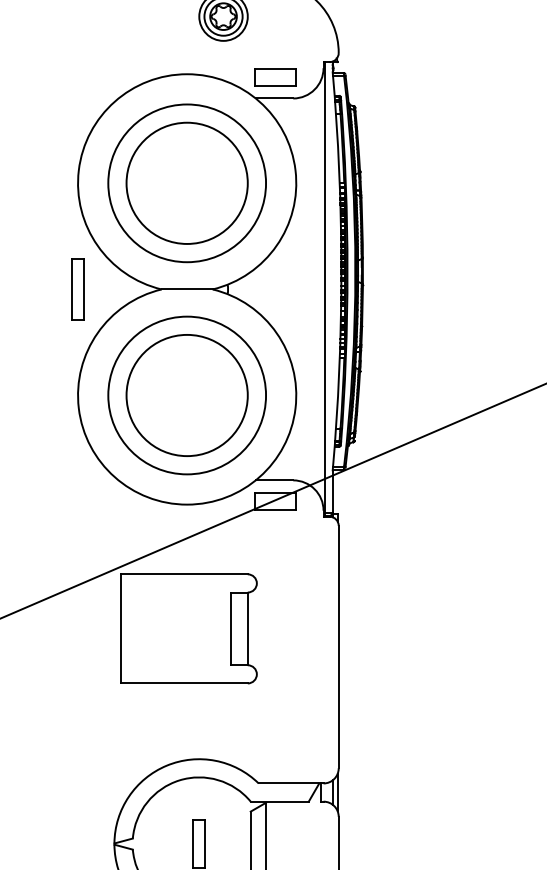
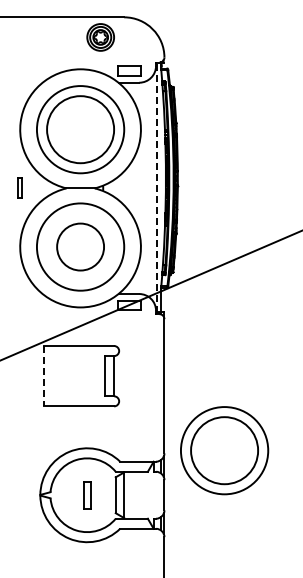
line: (324, 287) -> (156, 187), solid -> dashed
part: (78, 289) -> (20, 188), size x0.6
circle: (186, 394) -> (80, 246), size x0.7
line: (120, 629) -> (43, 376), solid -> dashed
part: (447, 763) -> (224, 450), added

